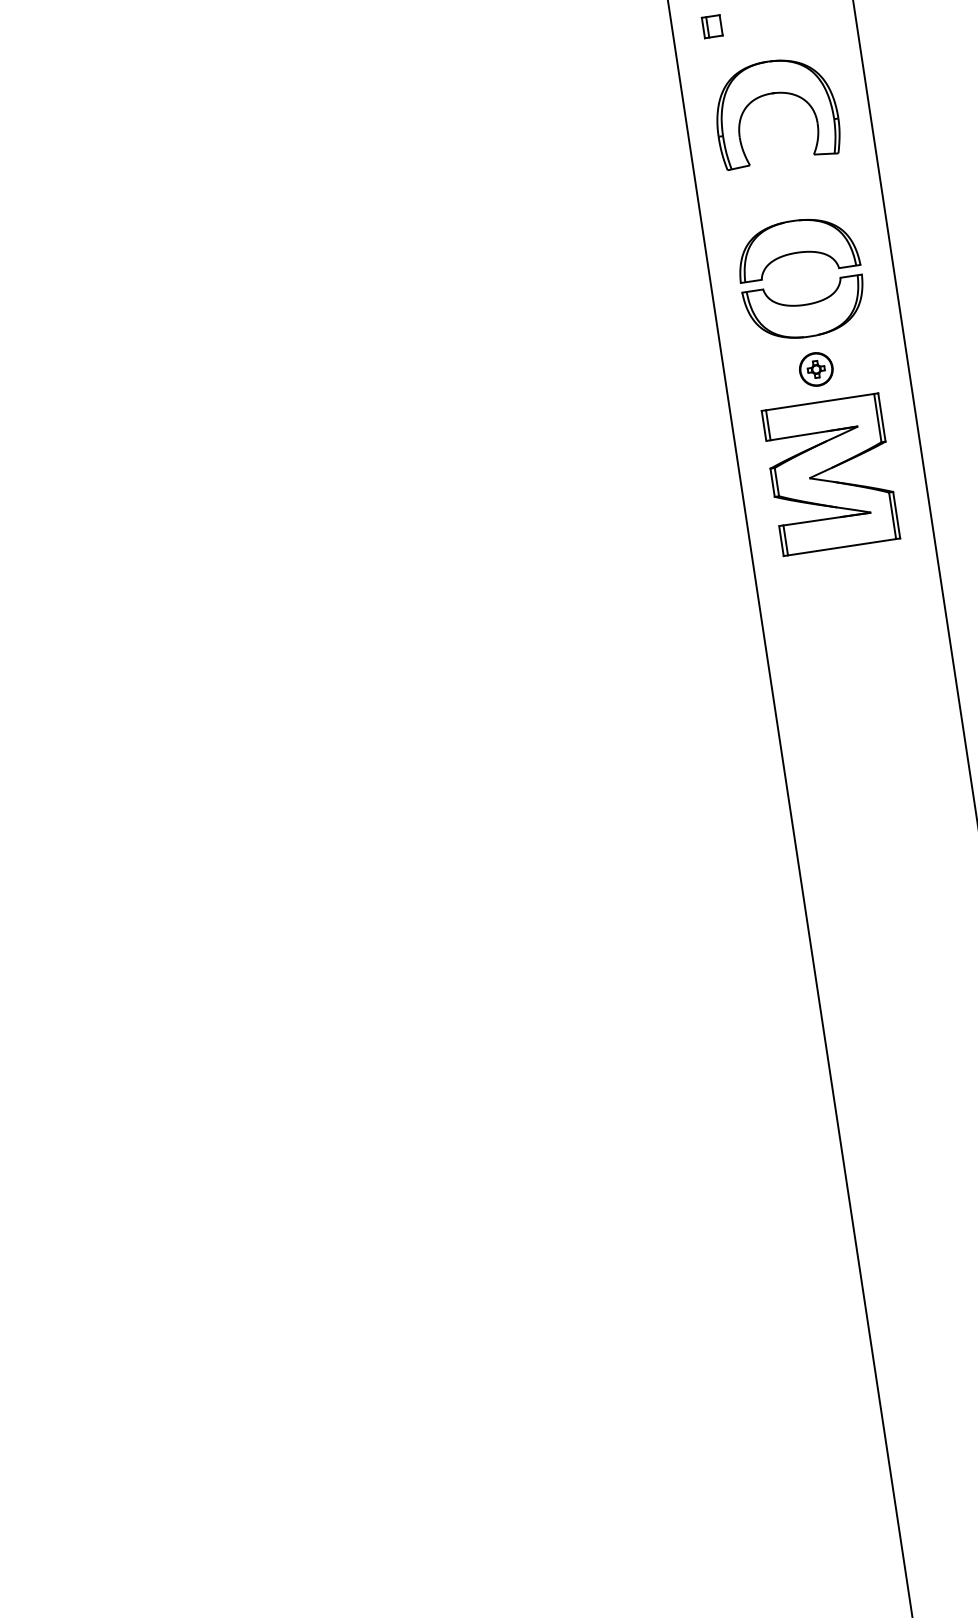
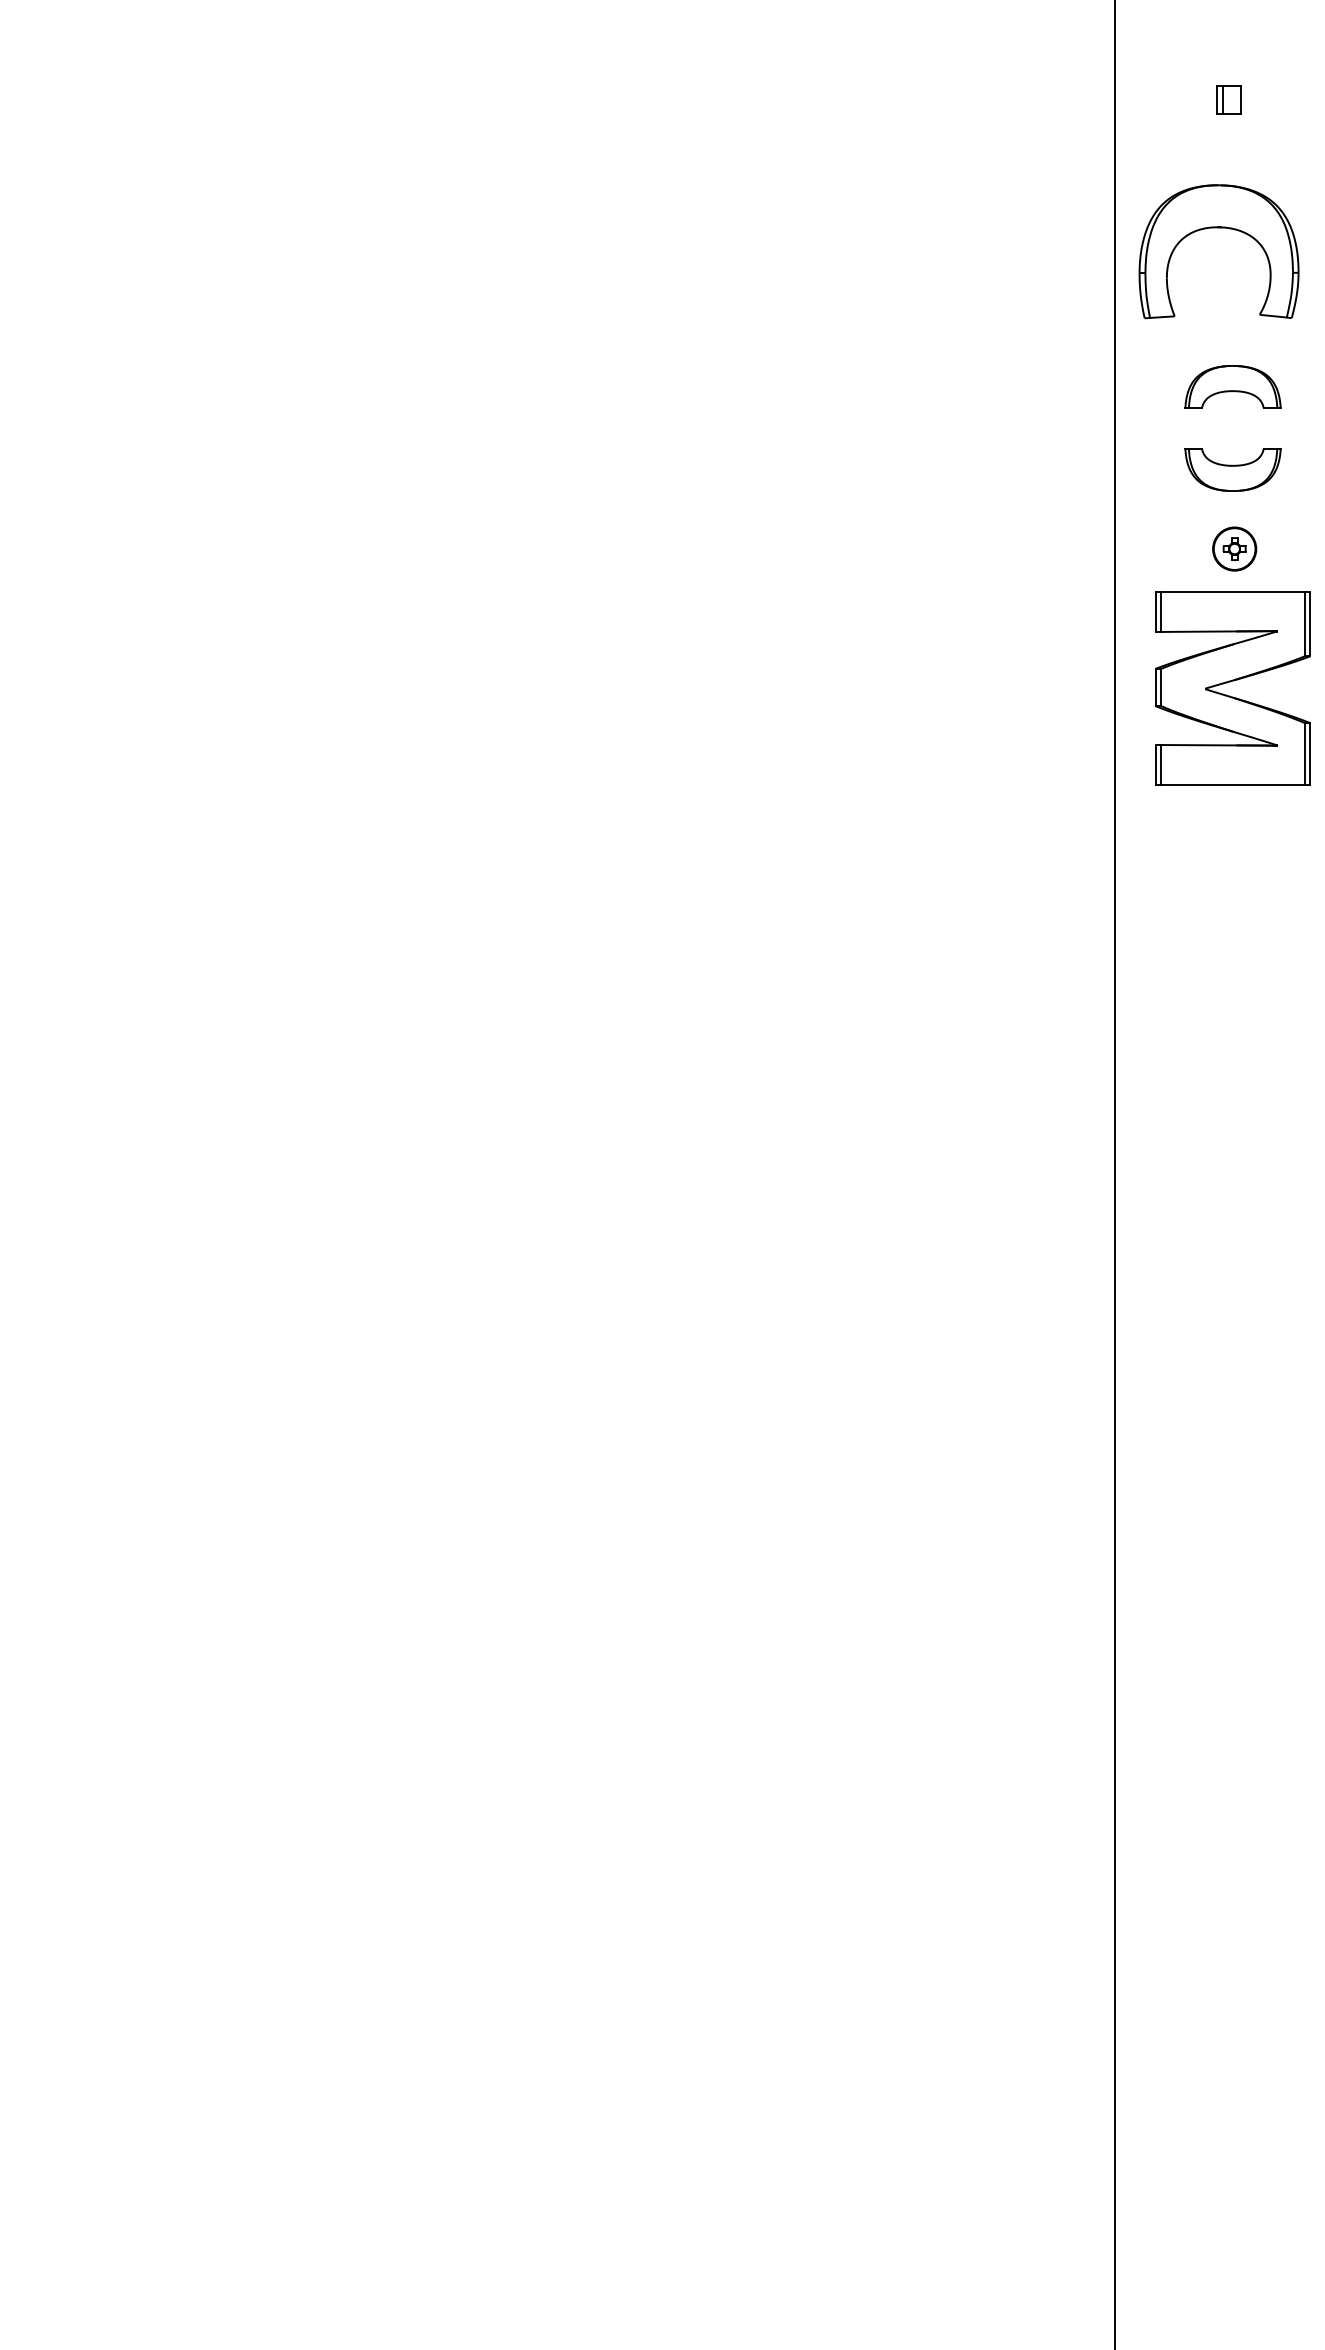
part: (711, 26) -> (1228, 99), moved
part: (773, 94) -> (1218, 228), moved
part: (796, 247) -> (1232, 386), size x0.6
part: (805, 309) -> (1232, 469), size x0.6

